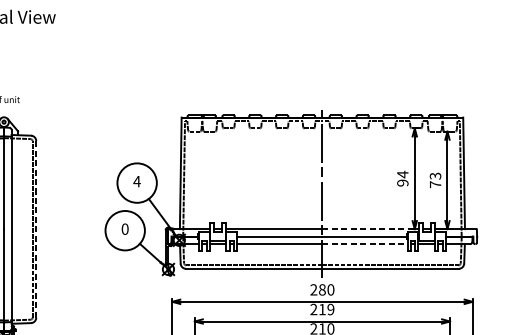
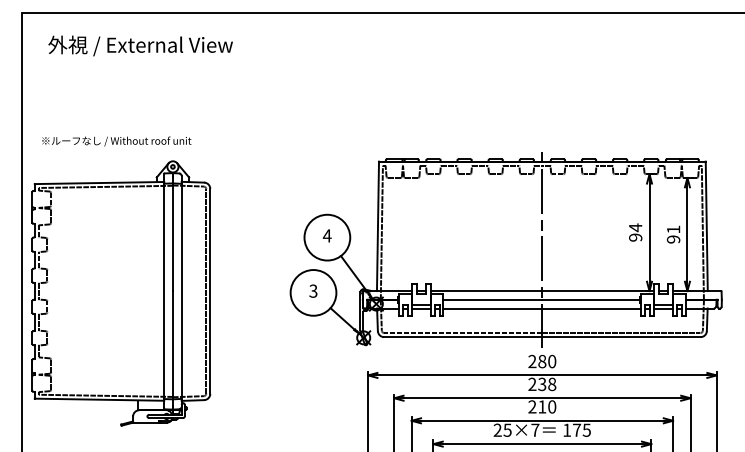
text: (435, 180) -> (673, 234), 73 -> 91
text: (125, 228) -> (313, 290), 0 -> 3
line: (36, 229) -> (210, 291), dashed -> solid
line: (370, 229) -> (598, 291), dashed -> solid
line: (365, 244) -> (592, 308), dashed -> solid
text: (326, 309) -> (547, 384), 219 -> 238

